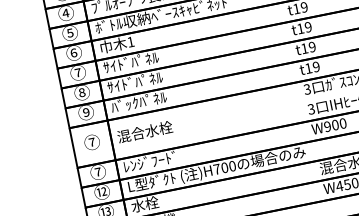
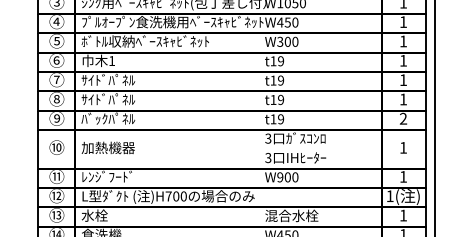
text: (144, 131) -> (107, 147), 混合水栓 -> 加熱機器
text: (91, 142) -> (56, 147), ⑦ -> ⑩
text: (97, 172) -> (56, 176), ⑦ -> ⑪

